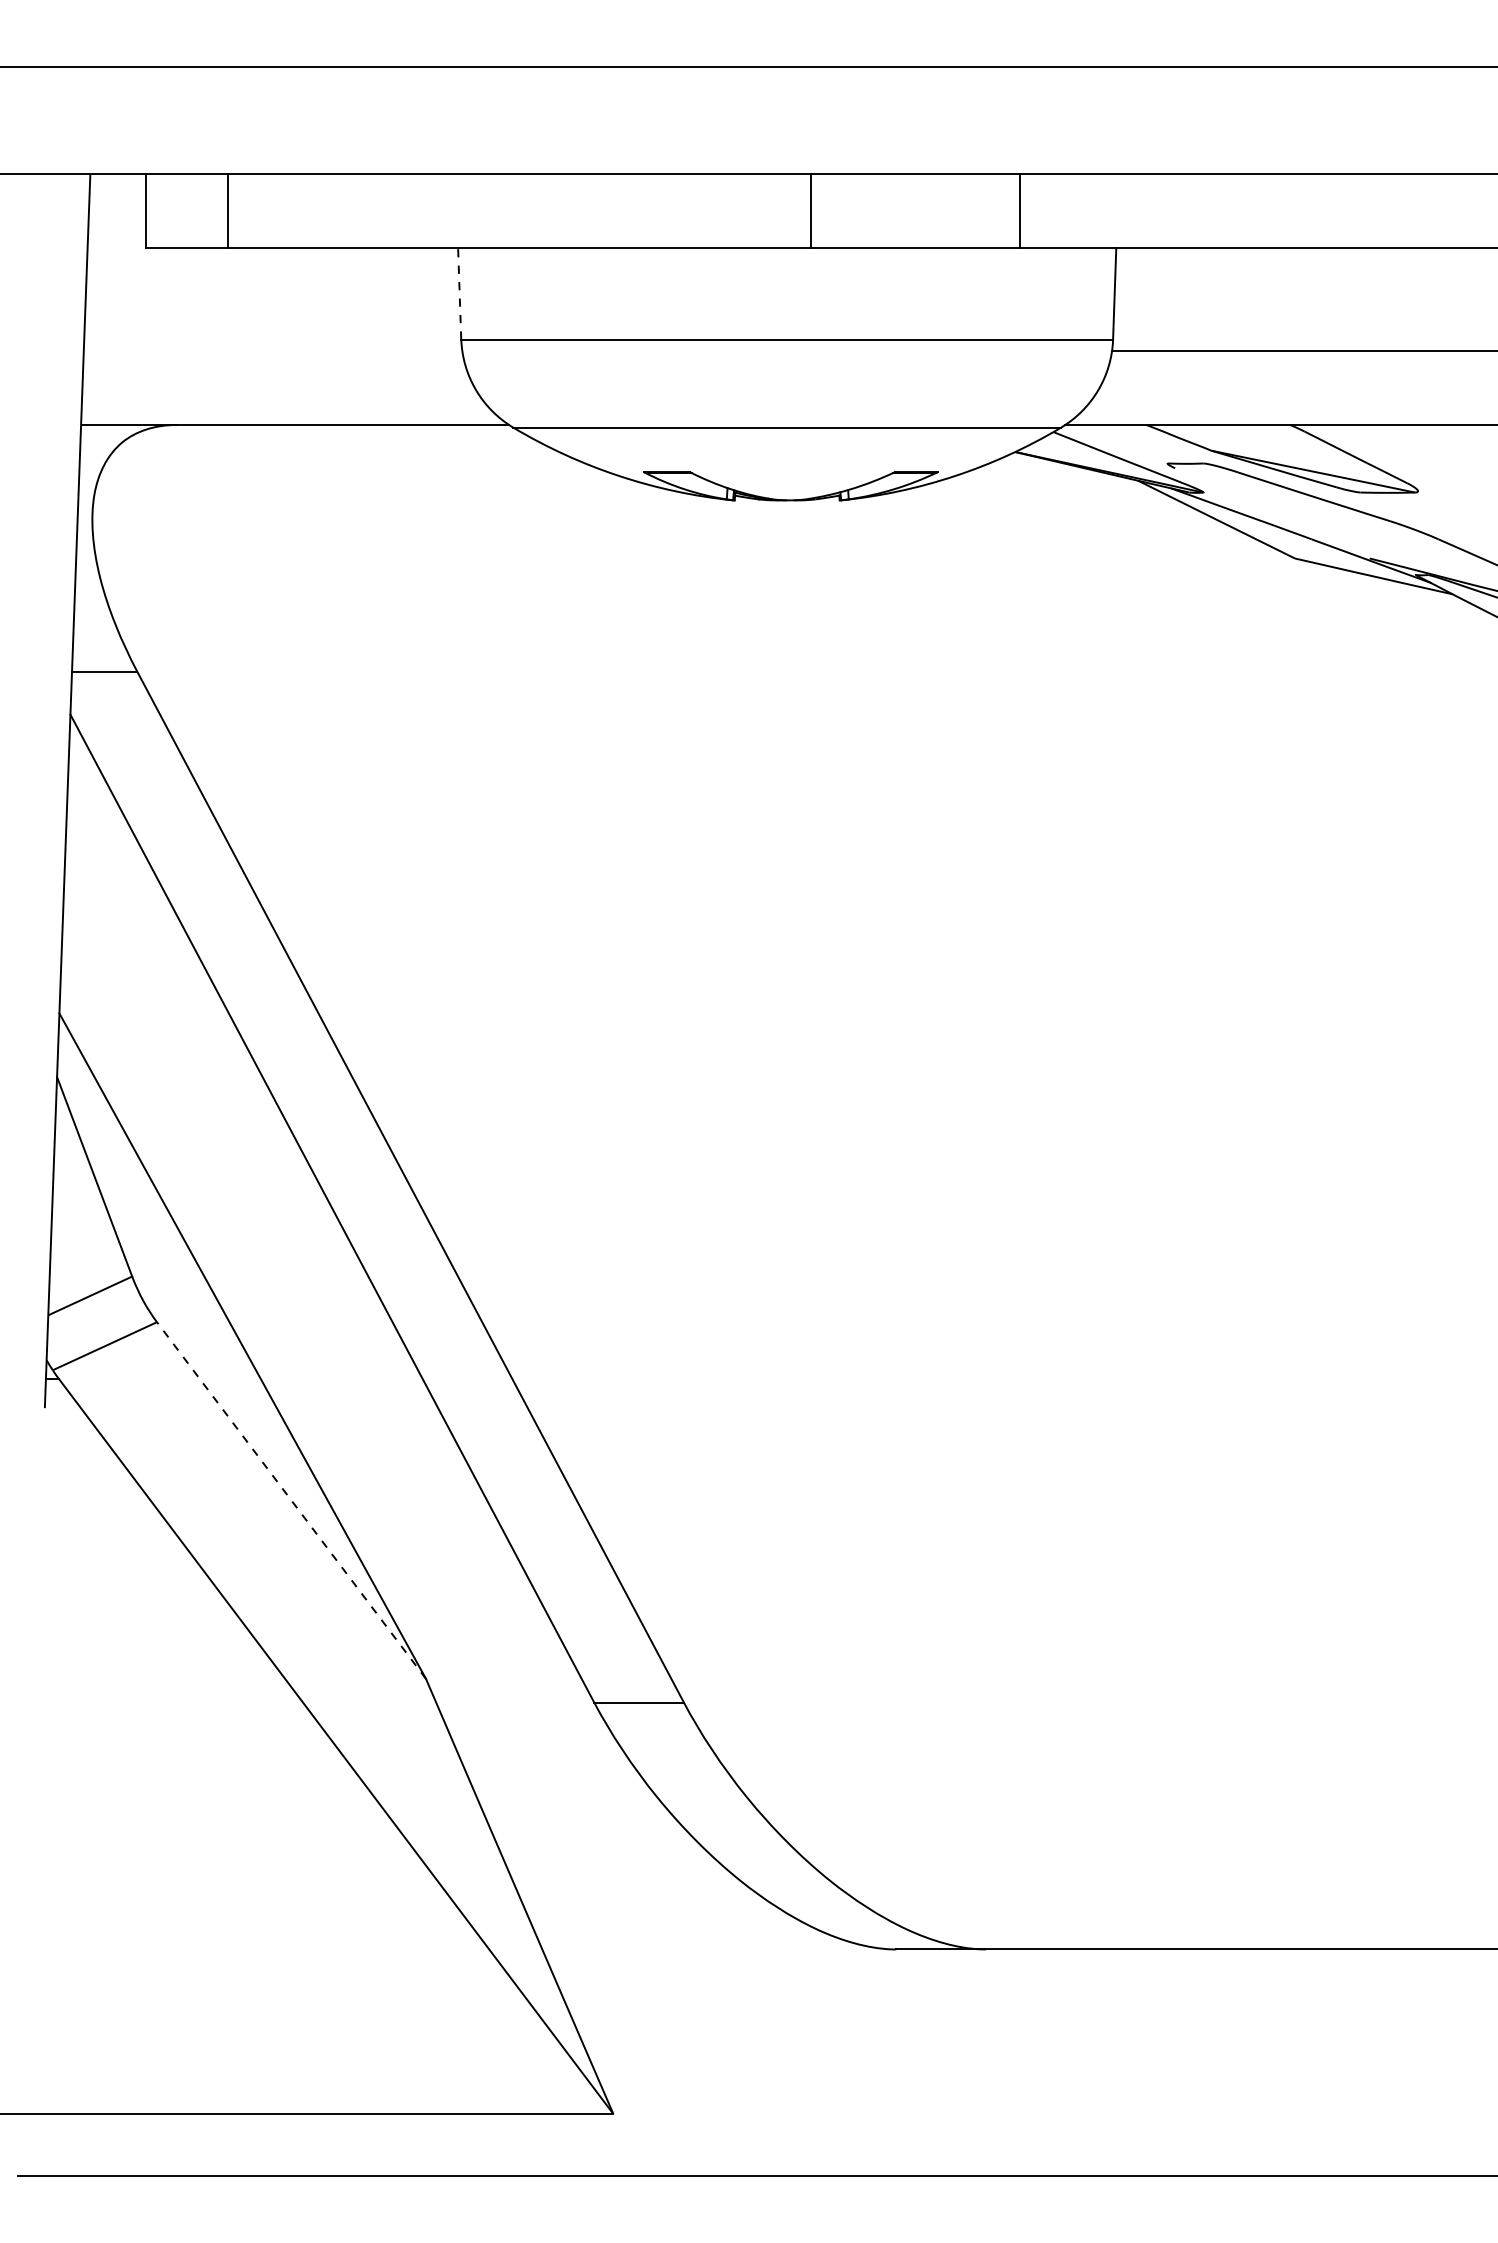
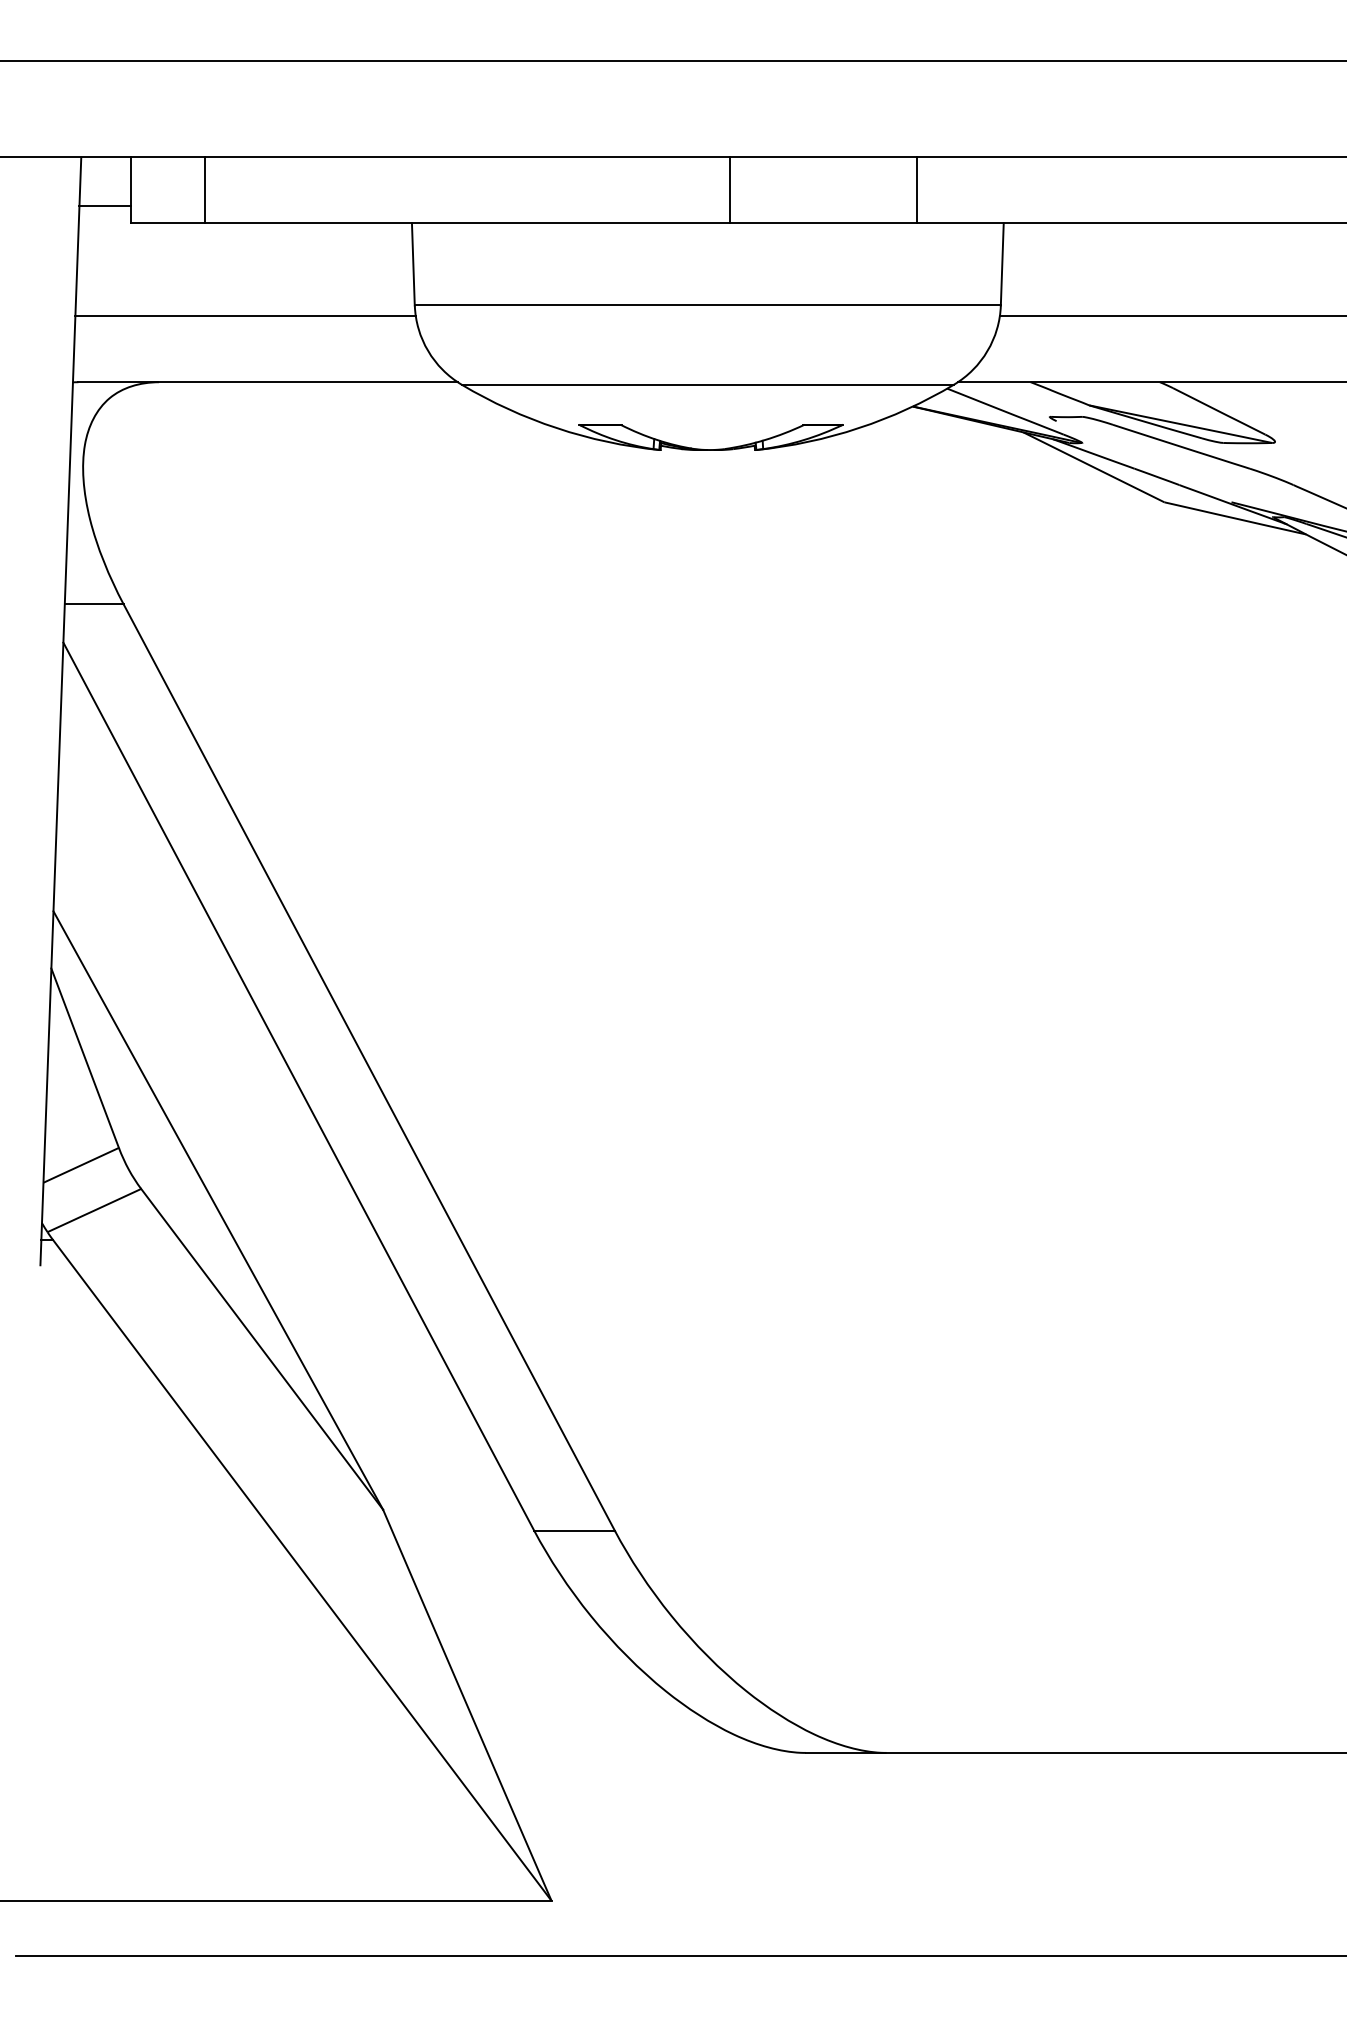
line: (117, 228) -> (105, 205), added
line: (459, 292) -> (413, 263), dashed -> solid
line: (272, 350) -> (245, 315), added
line: (291, 1500) -> (262, 1349), dashed -> solid

